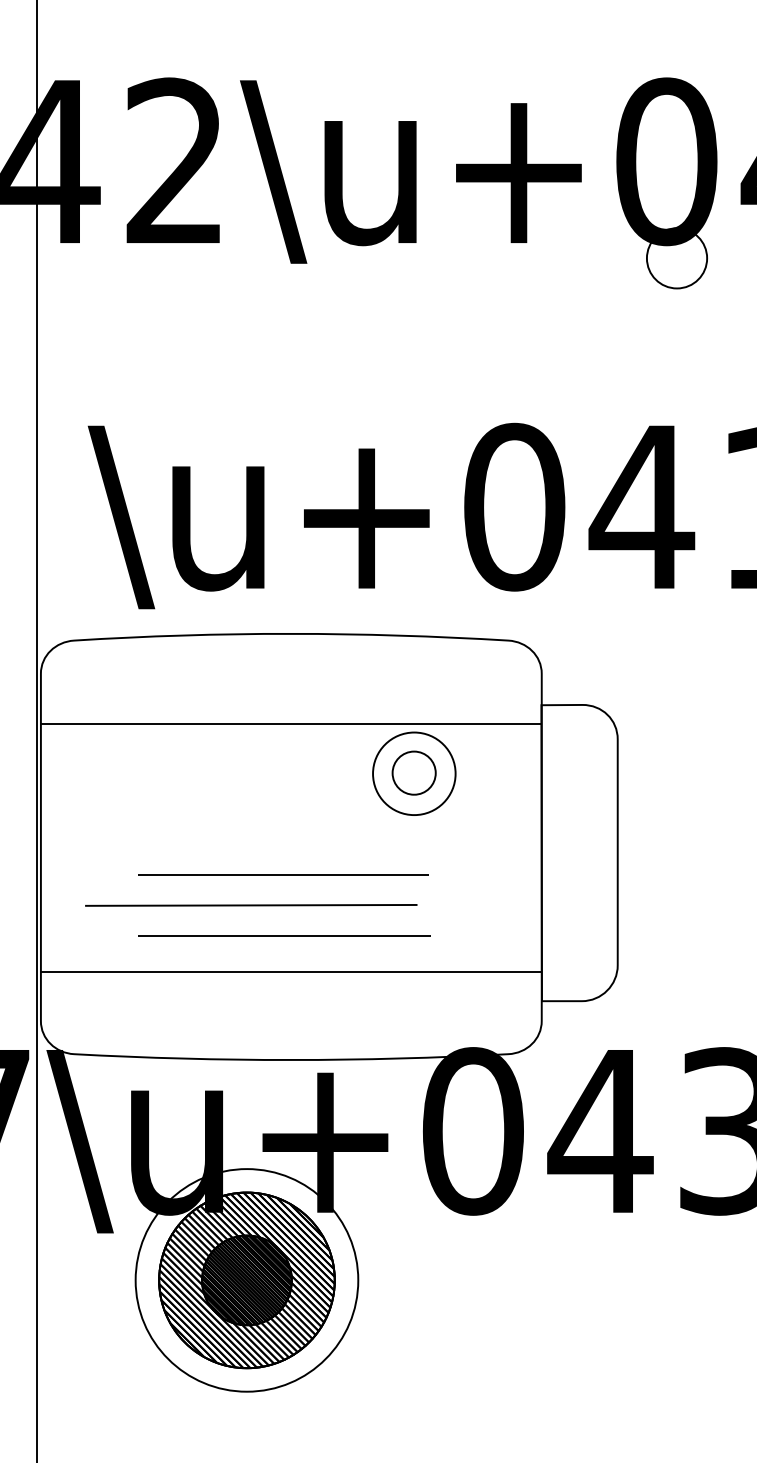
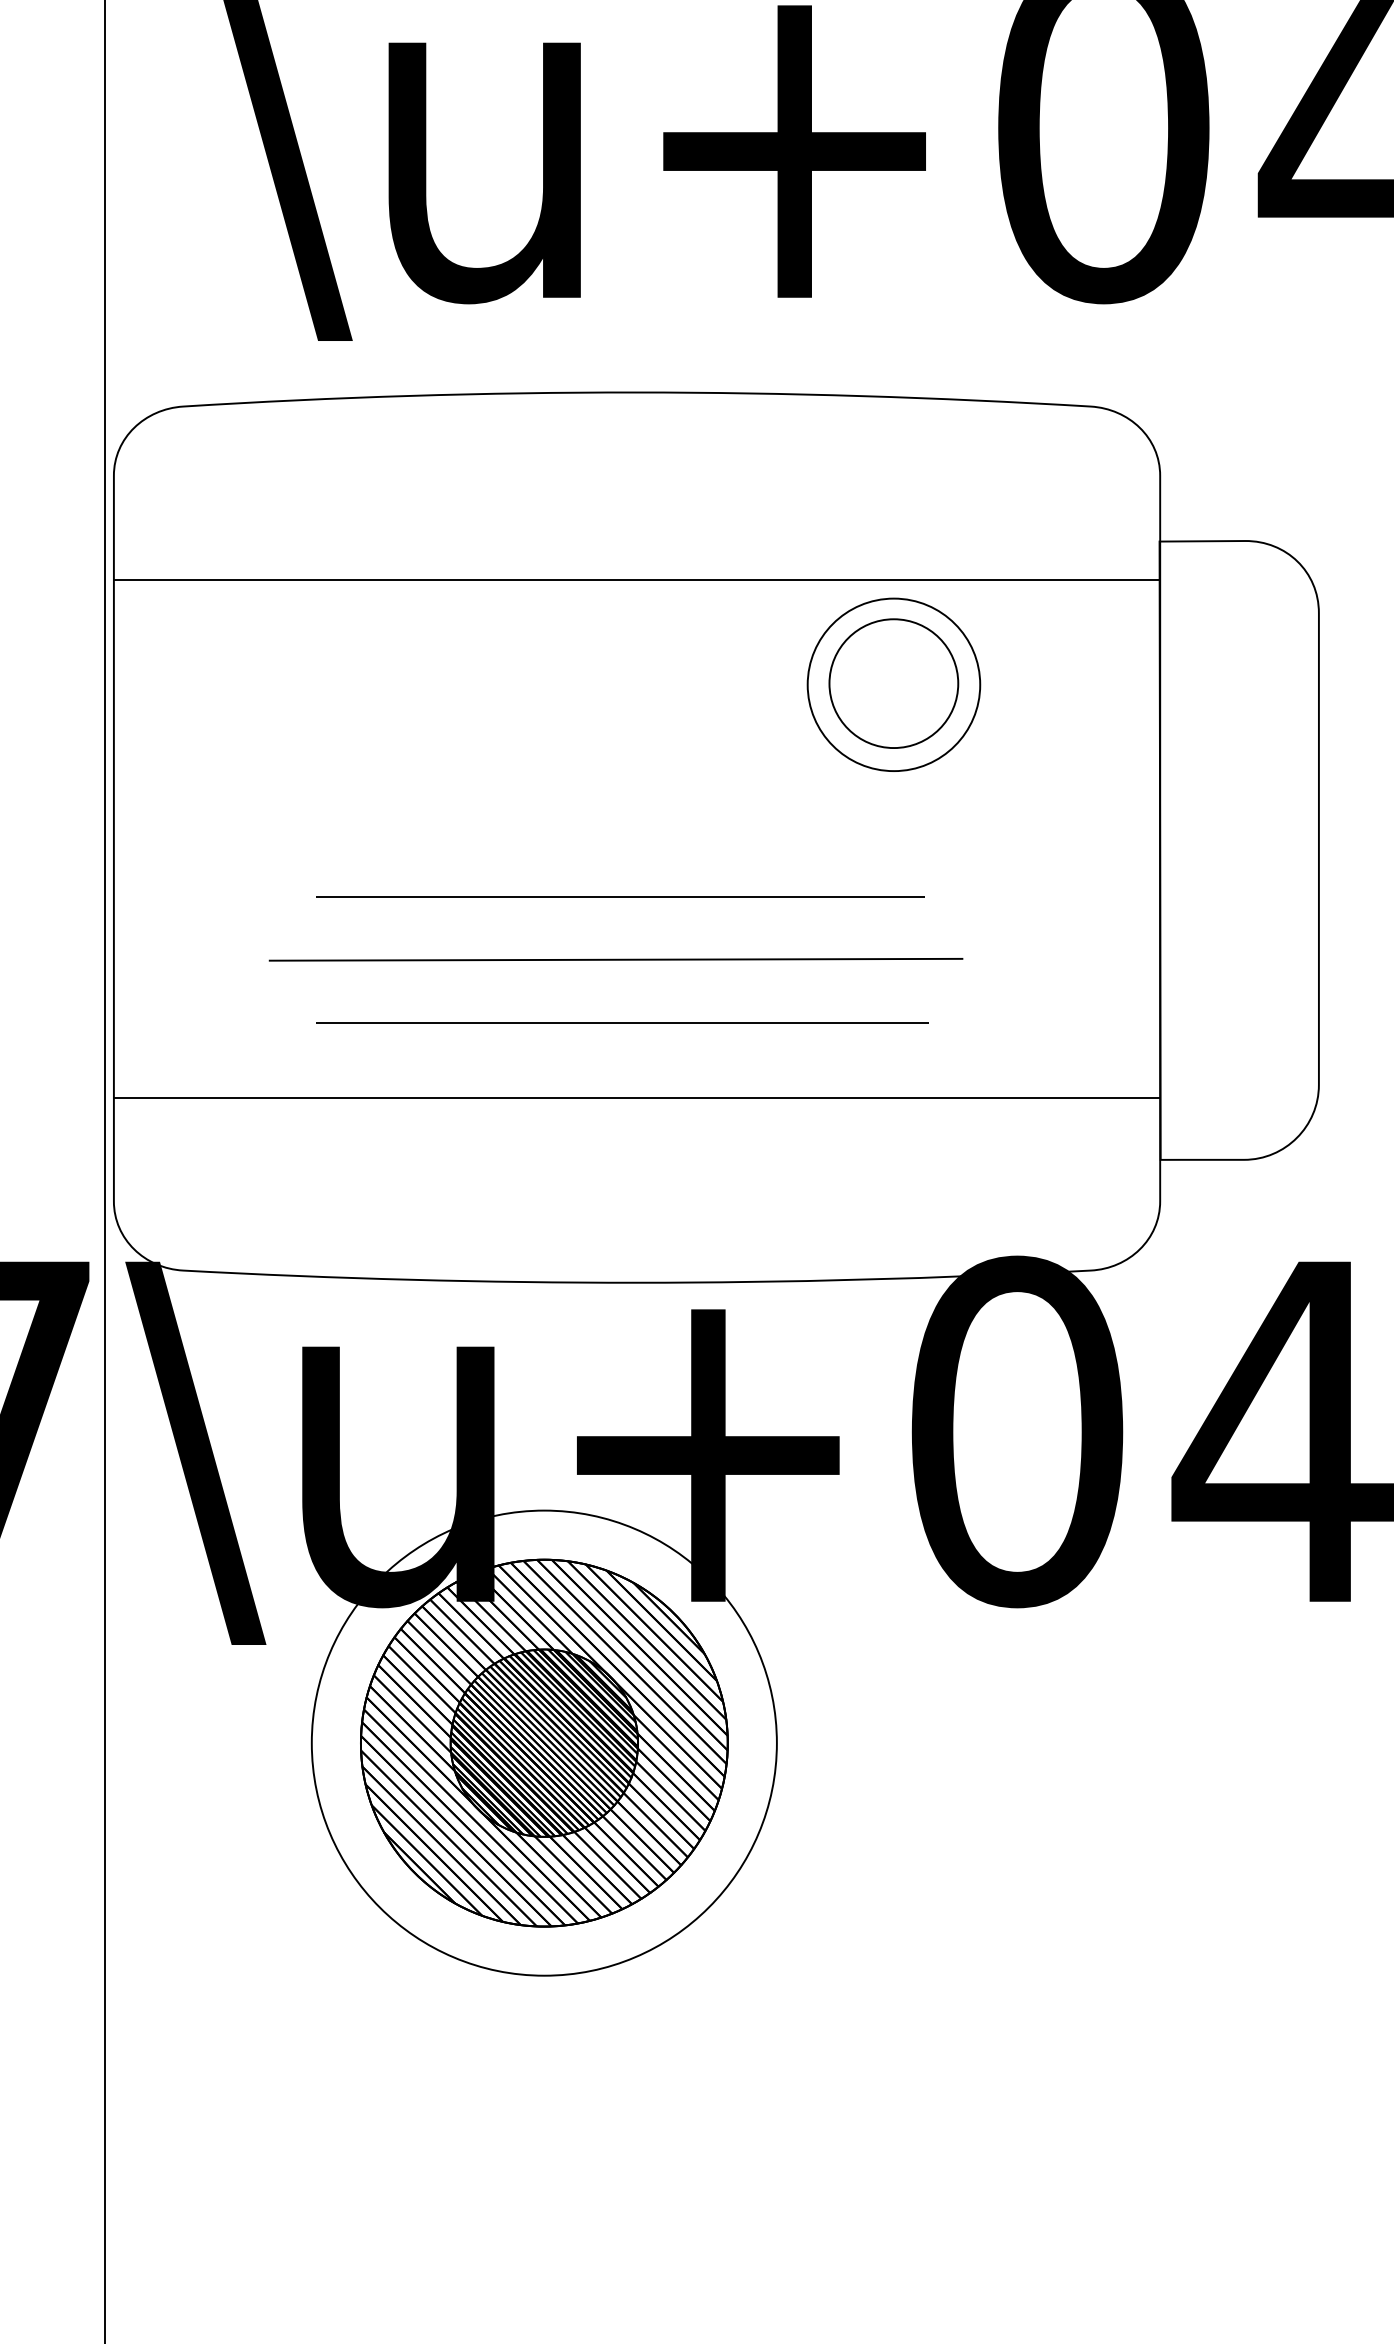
part: (413, 772) -> (892, 682), size x1.43
line: (251, 905) -> (616, 959), moved

